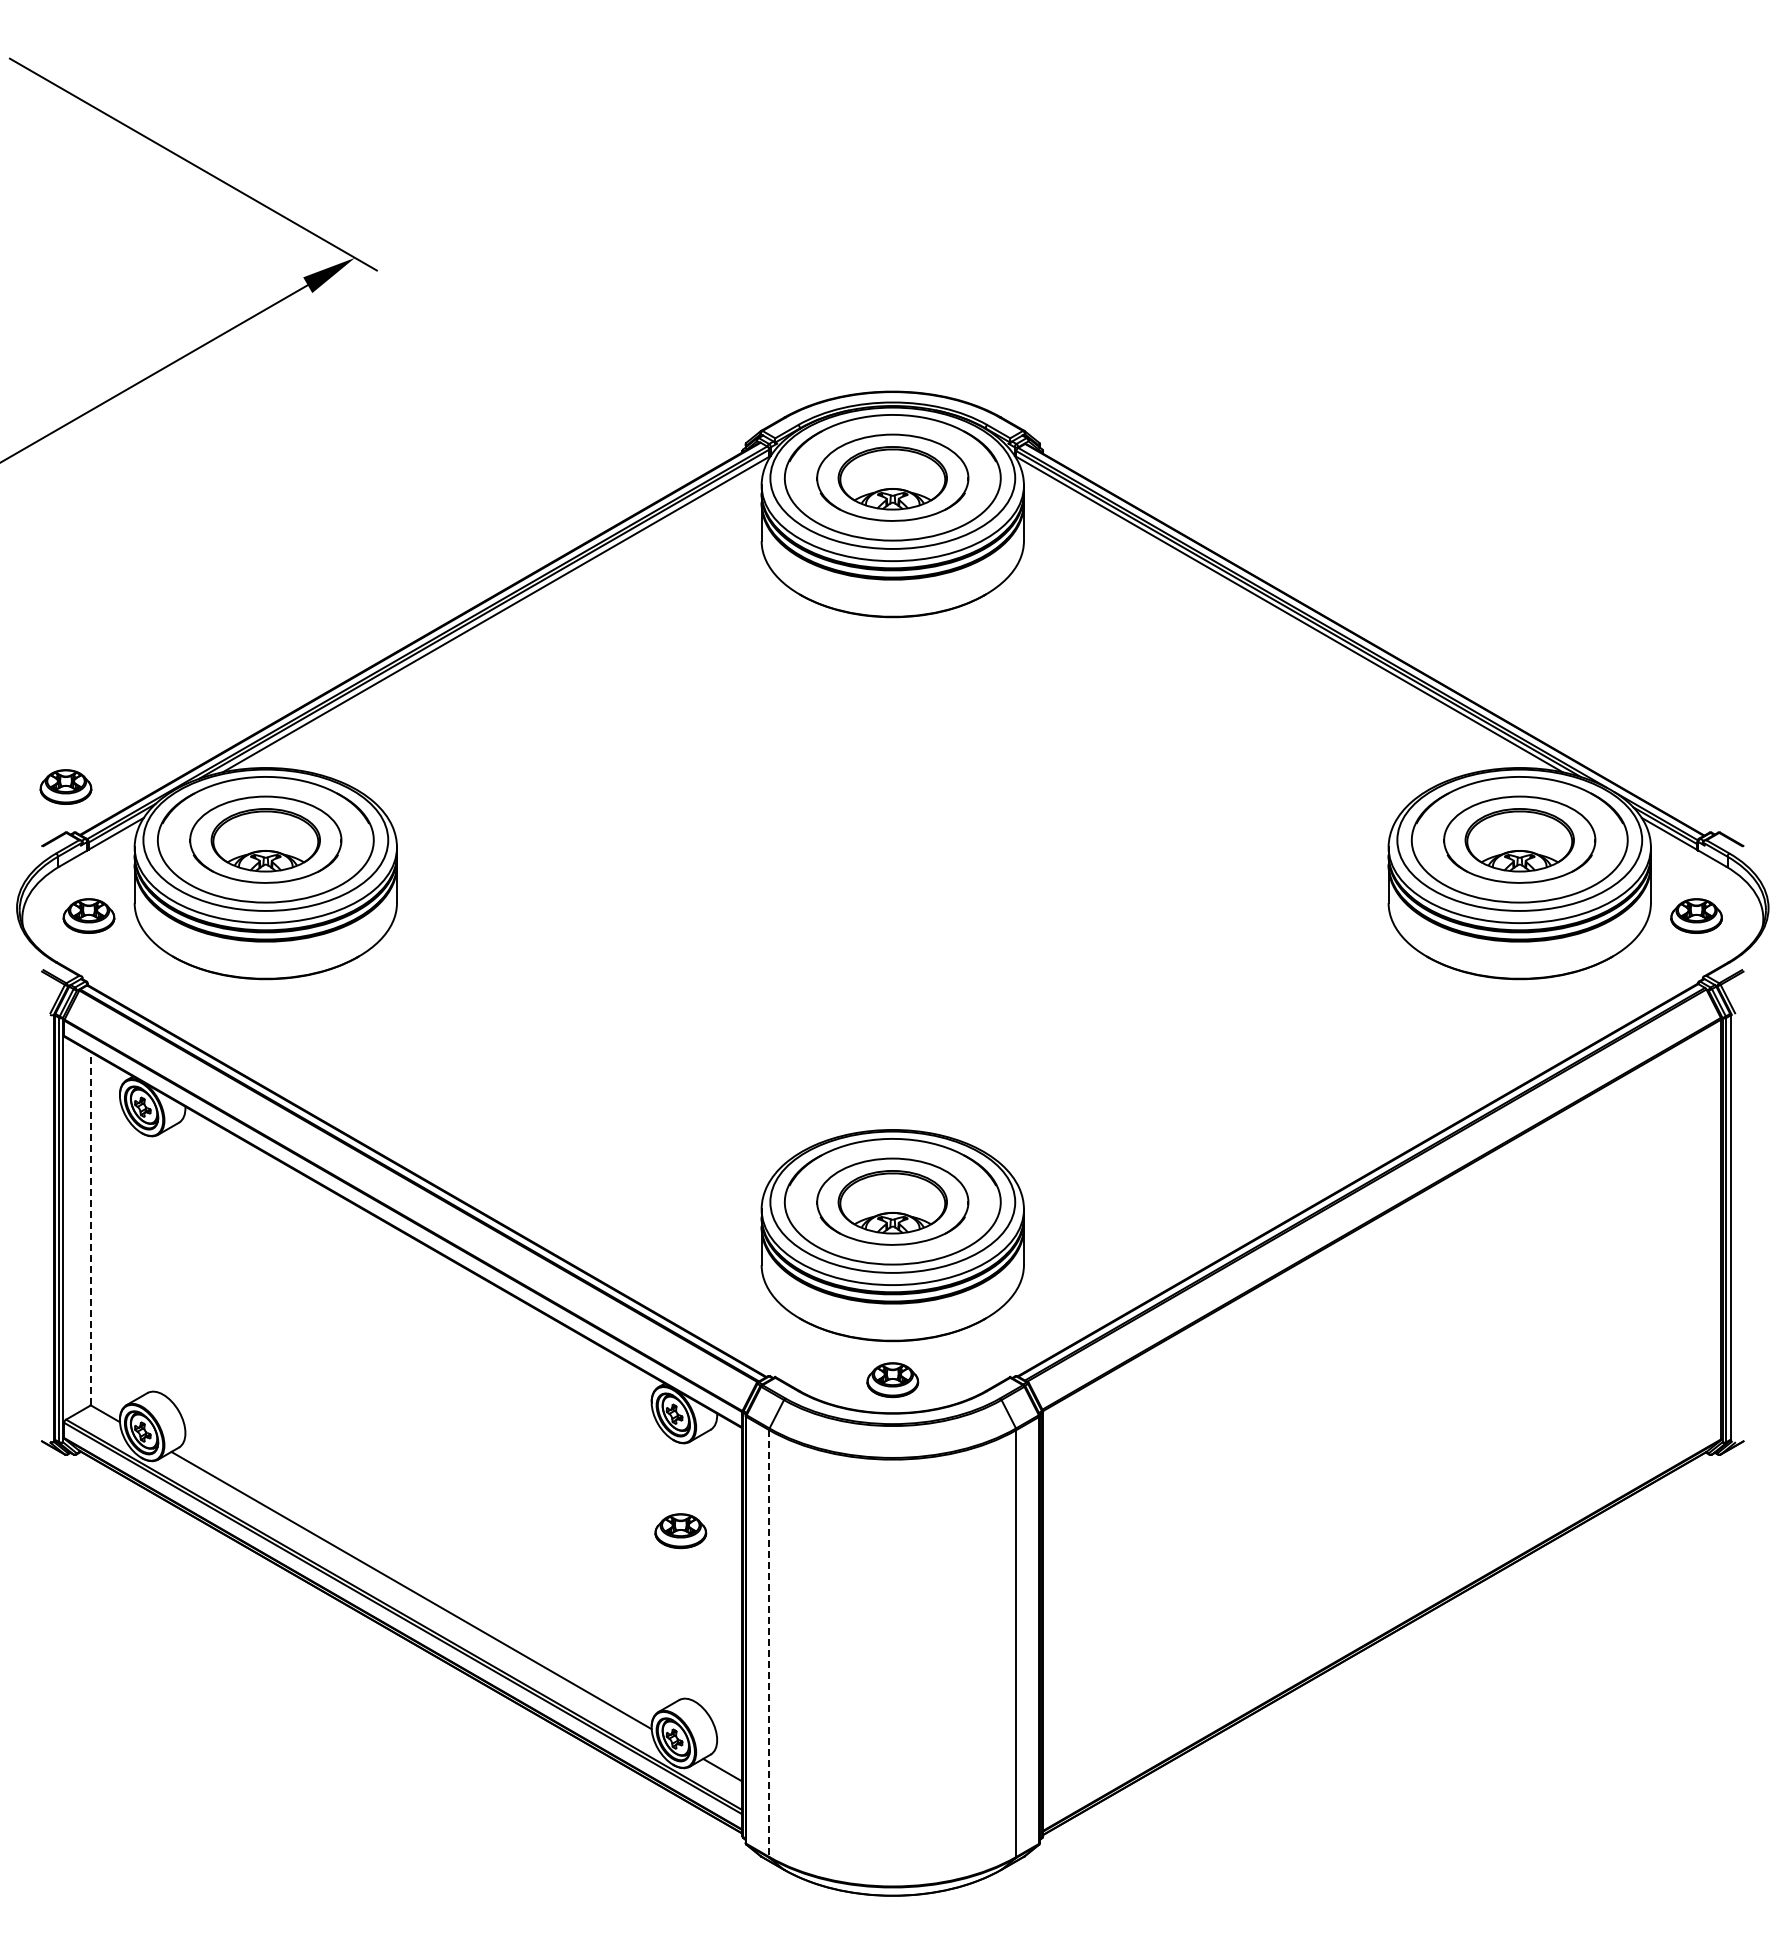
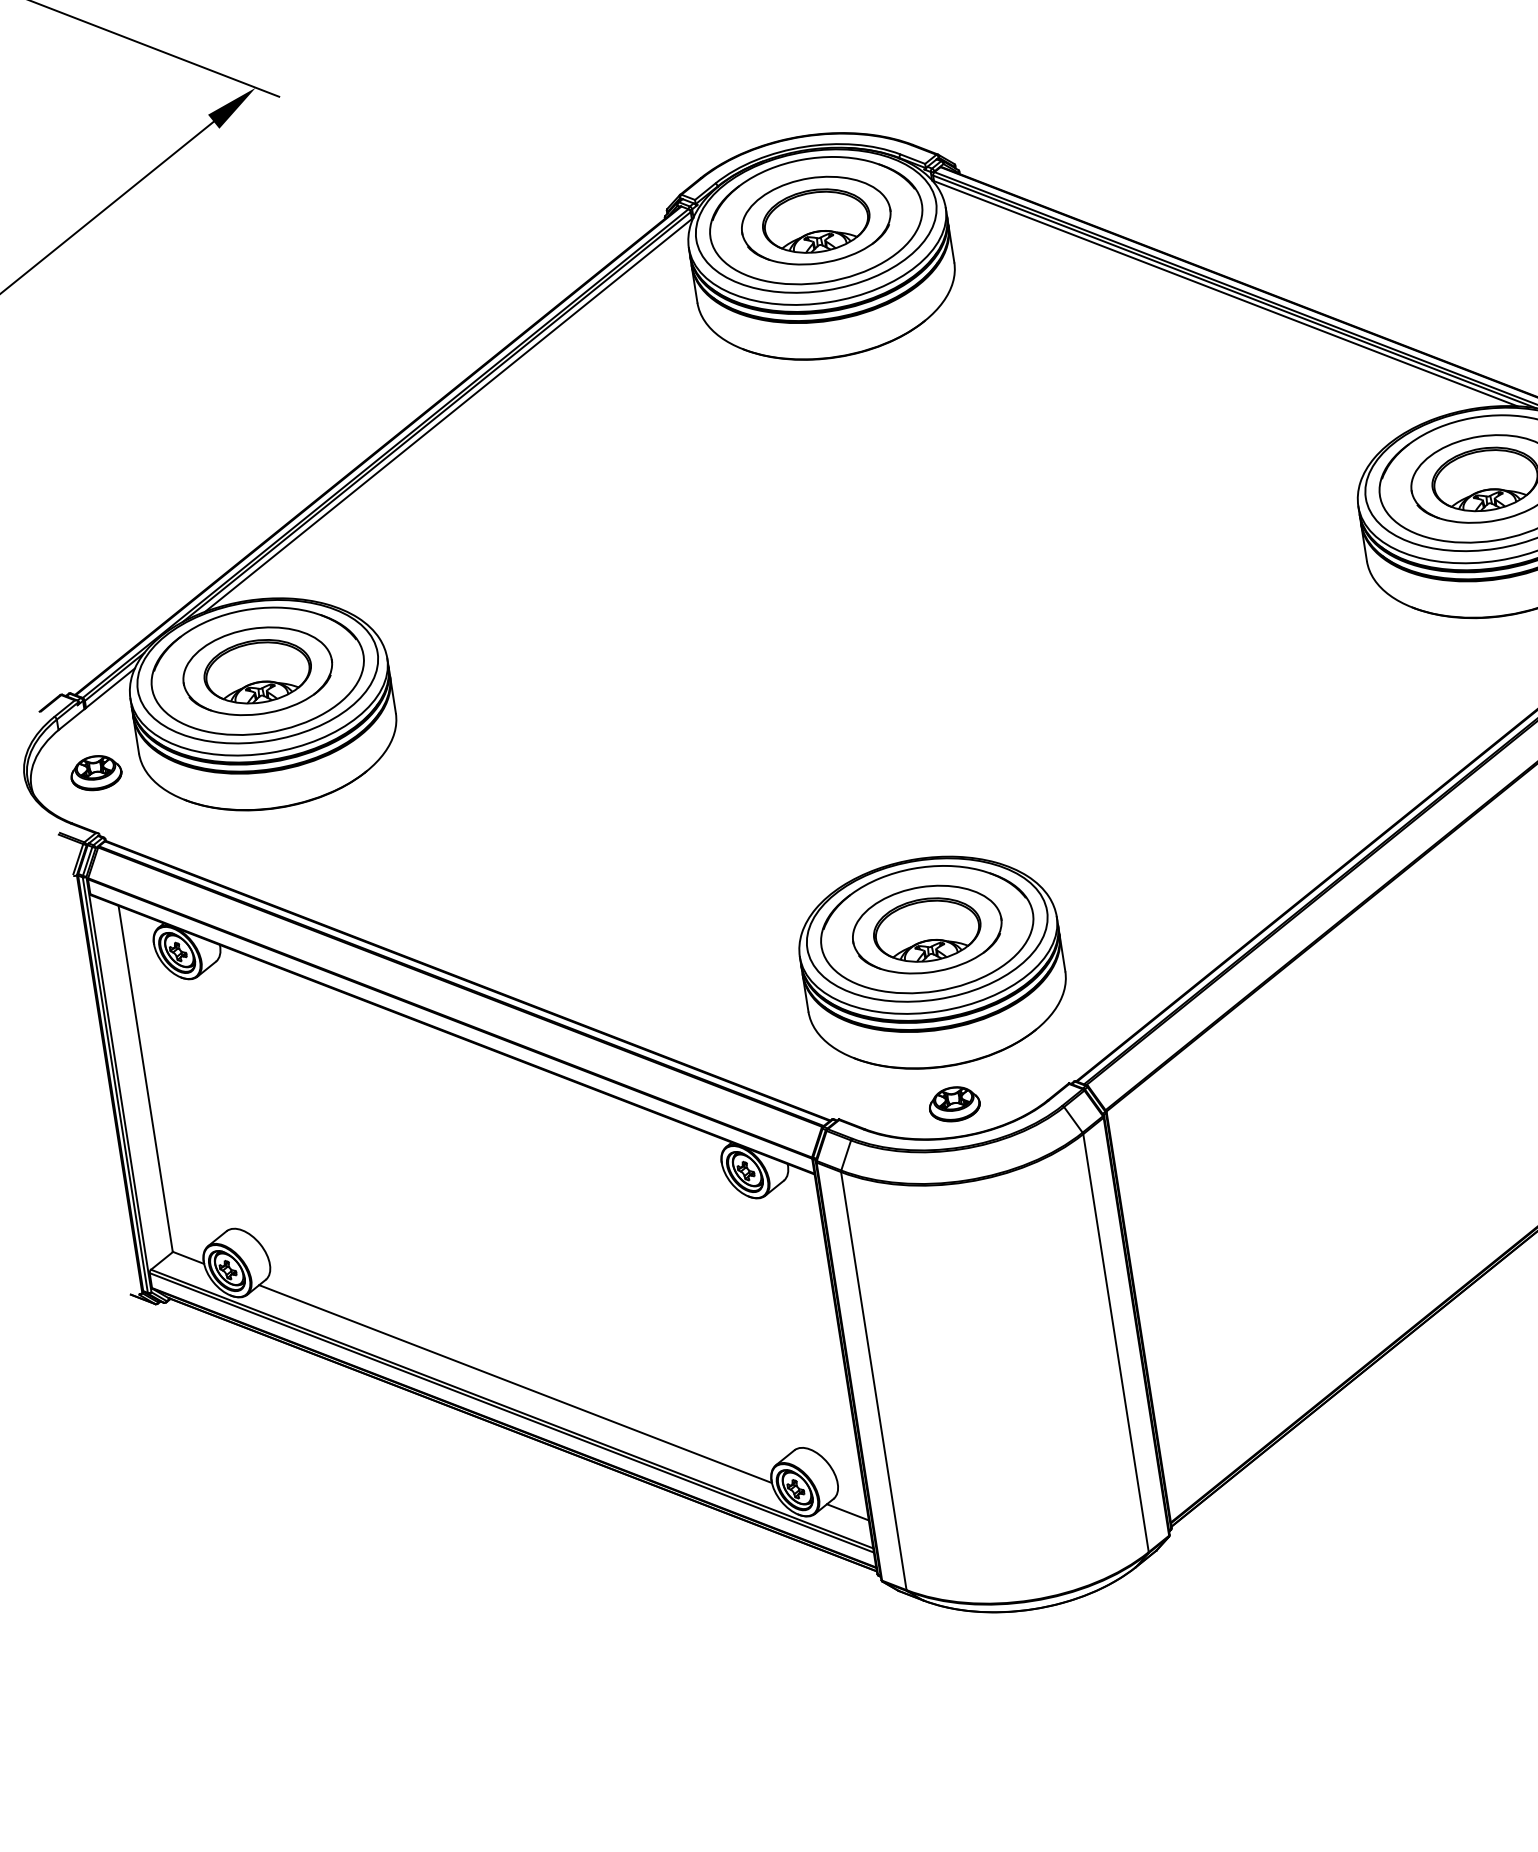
part: (65, 786) -> (53, 649), removed
line: (90, 1228) -> (145, 1078), dashed -> solid
part: (680, 1531) -> (769, 1285), removed
line: (769, 1643) -> (874, 1381), dashed -> solid

